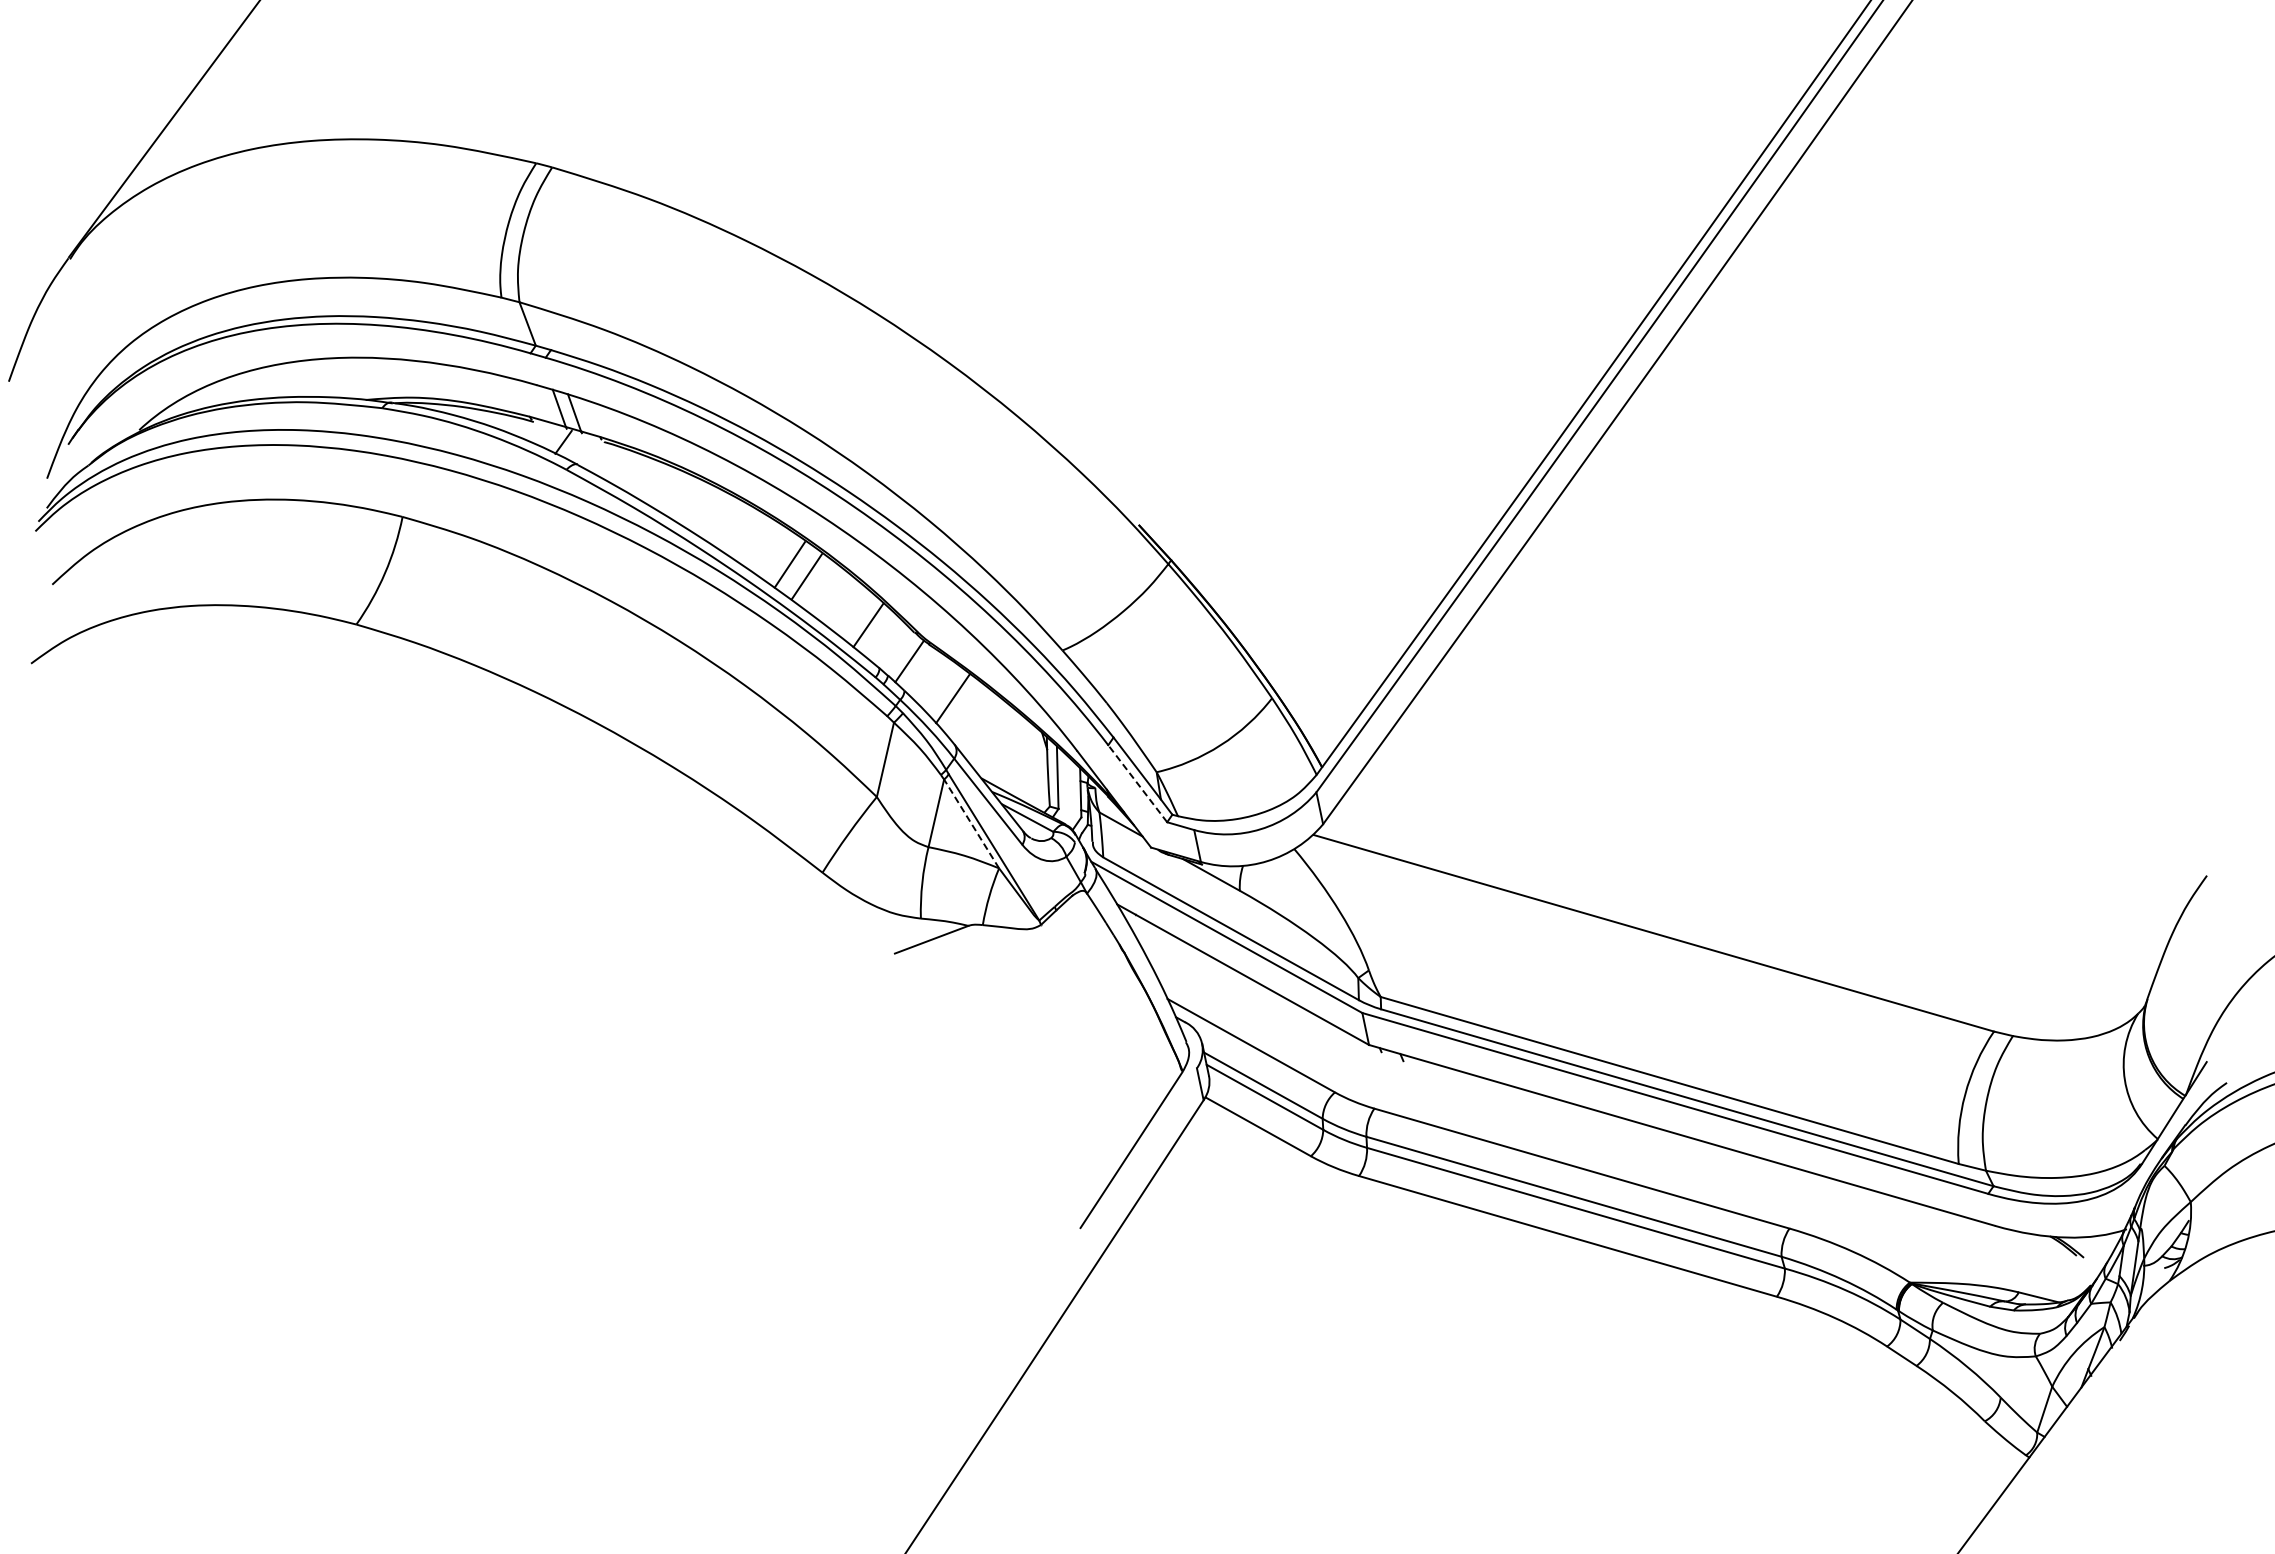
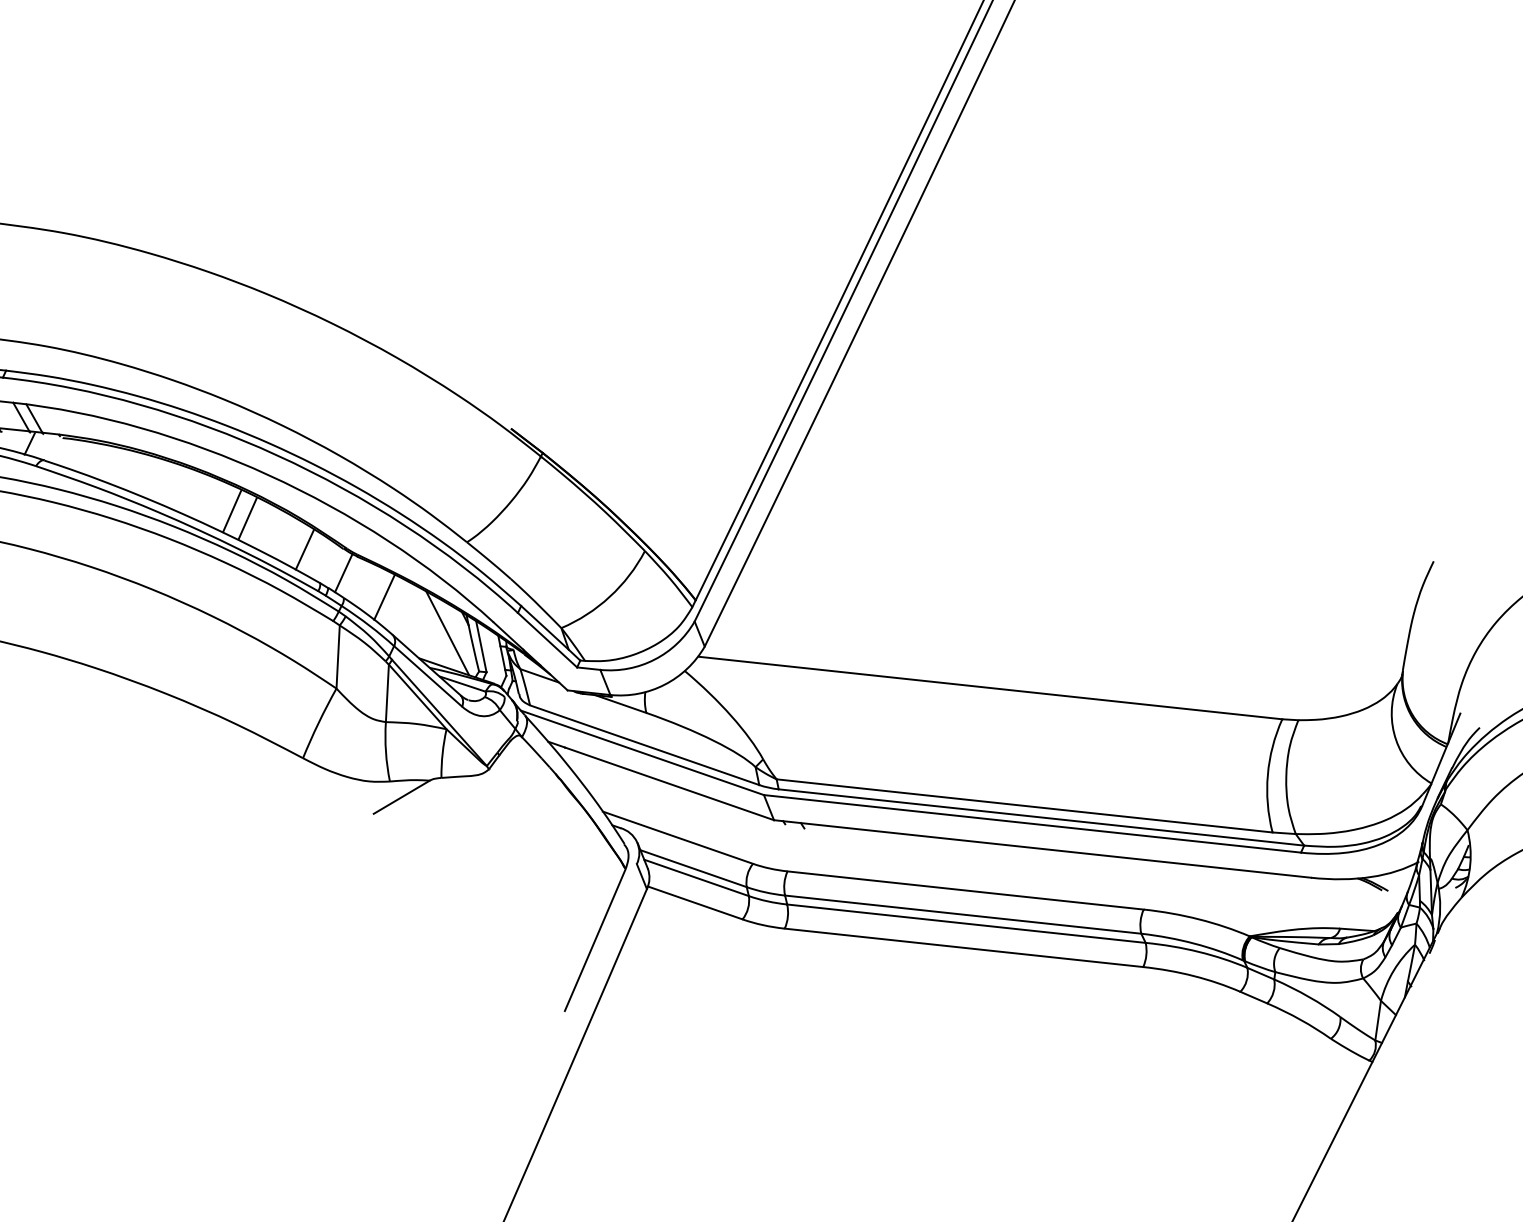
line: (1020, 754) -> (447, 633), added
line: (1137, 783) -> (547, 640), dashed -> solid
line: (971, 823) -> (417, 696), dashed -> solid

